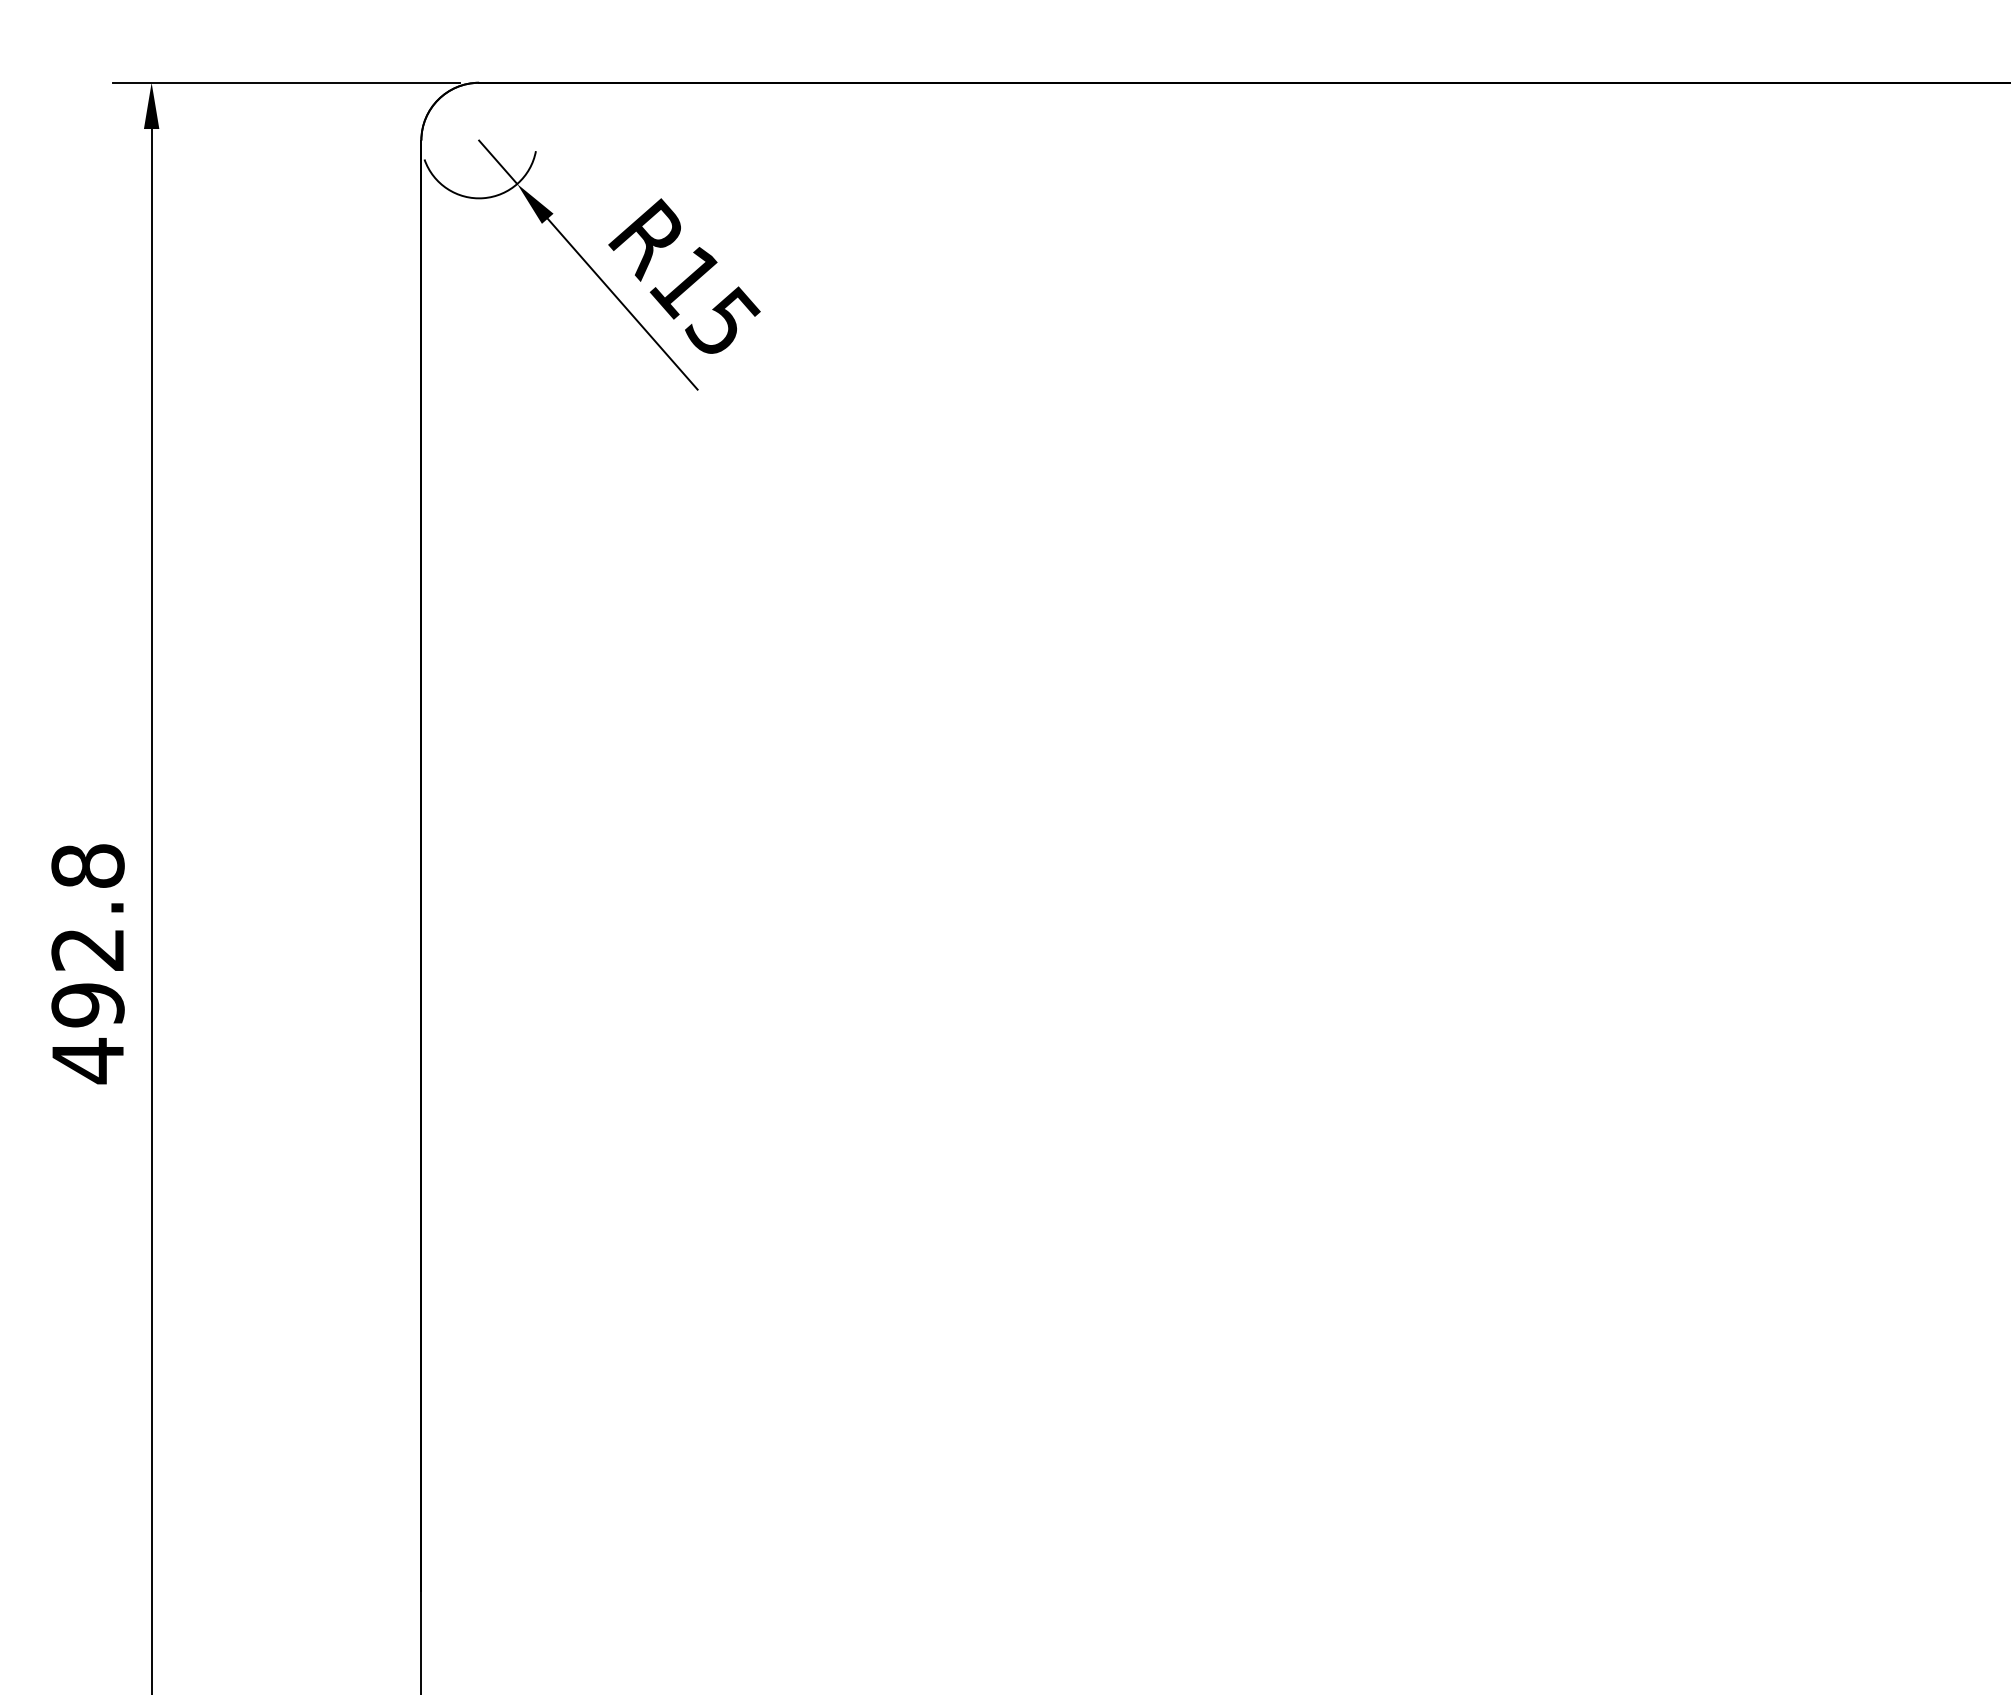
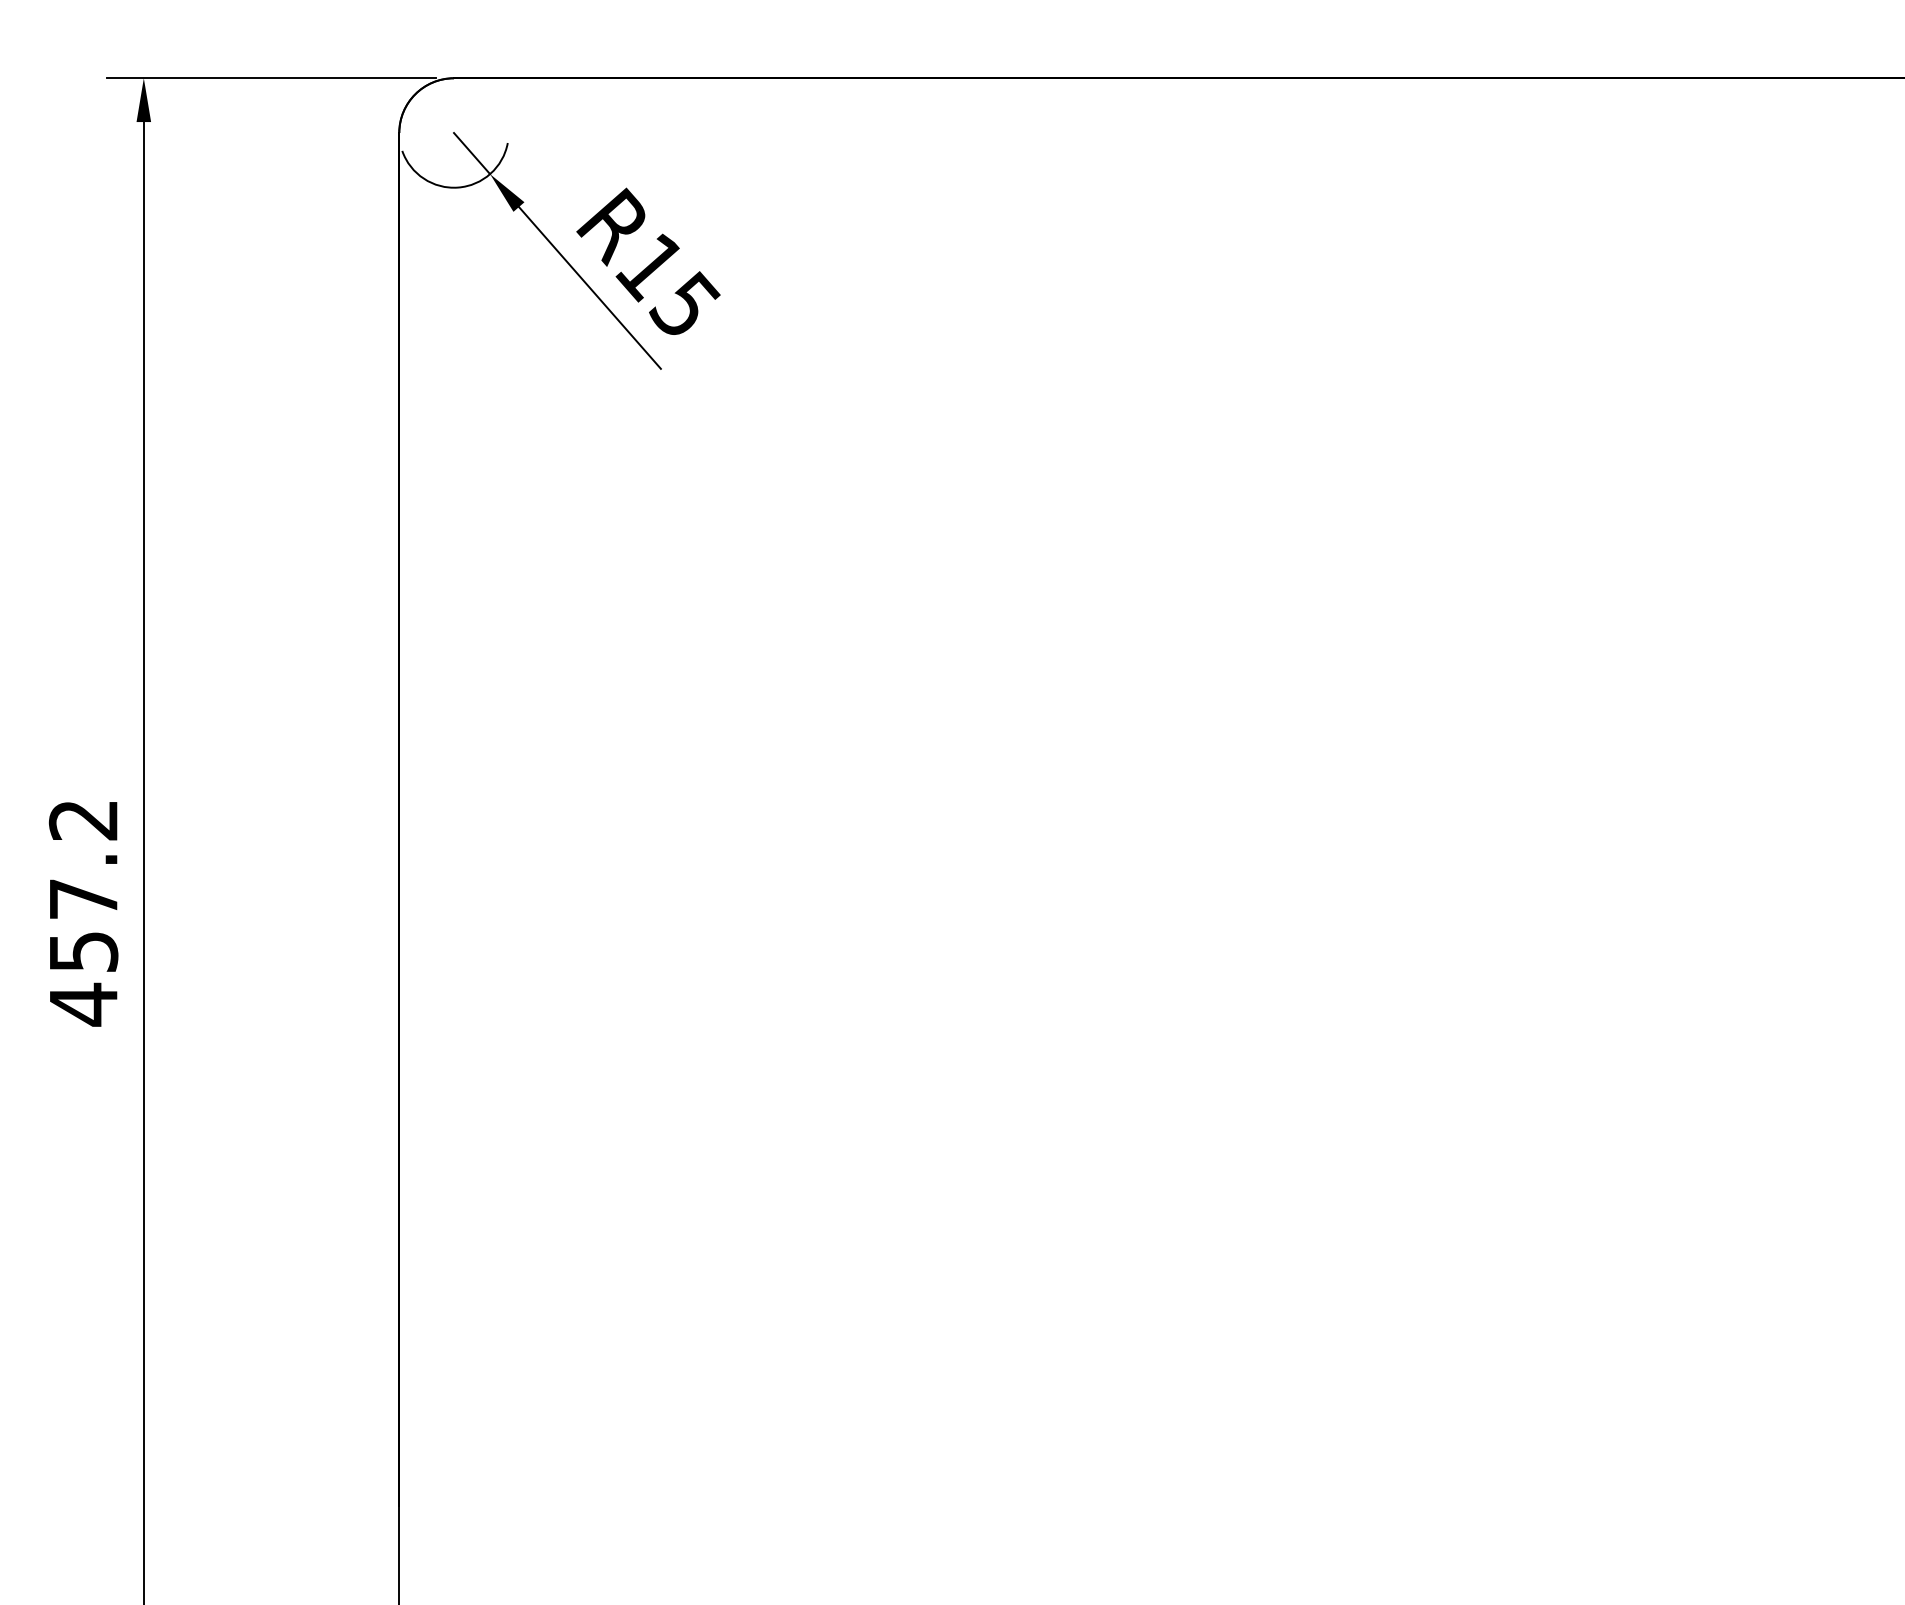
text: (87, 935) -> (83, 885), 492.8 -> 457.2

